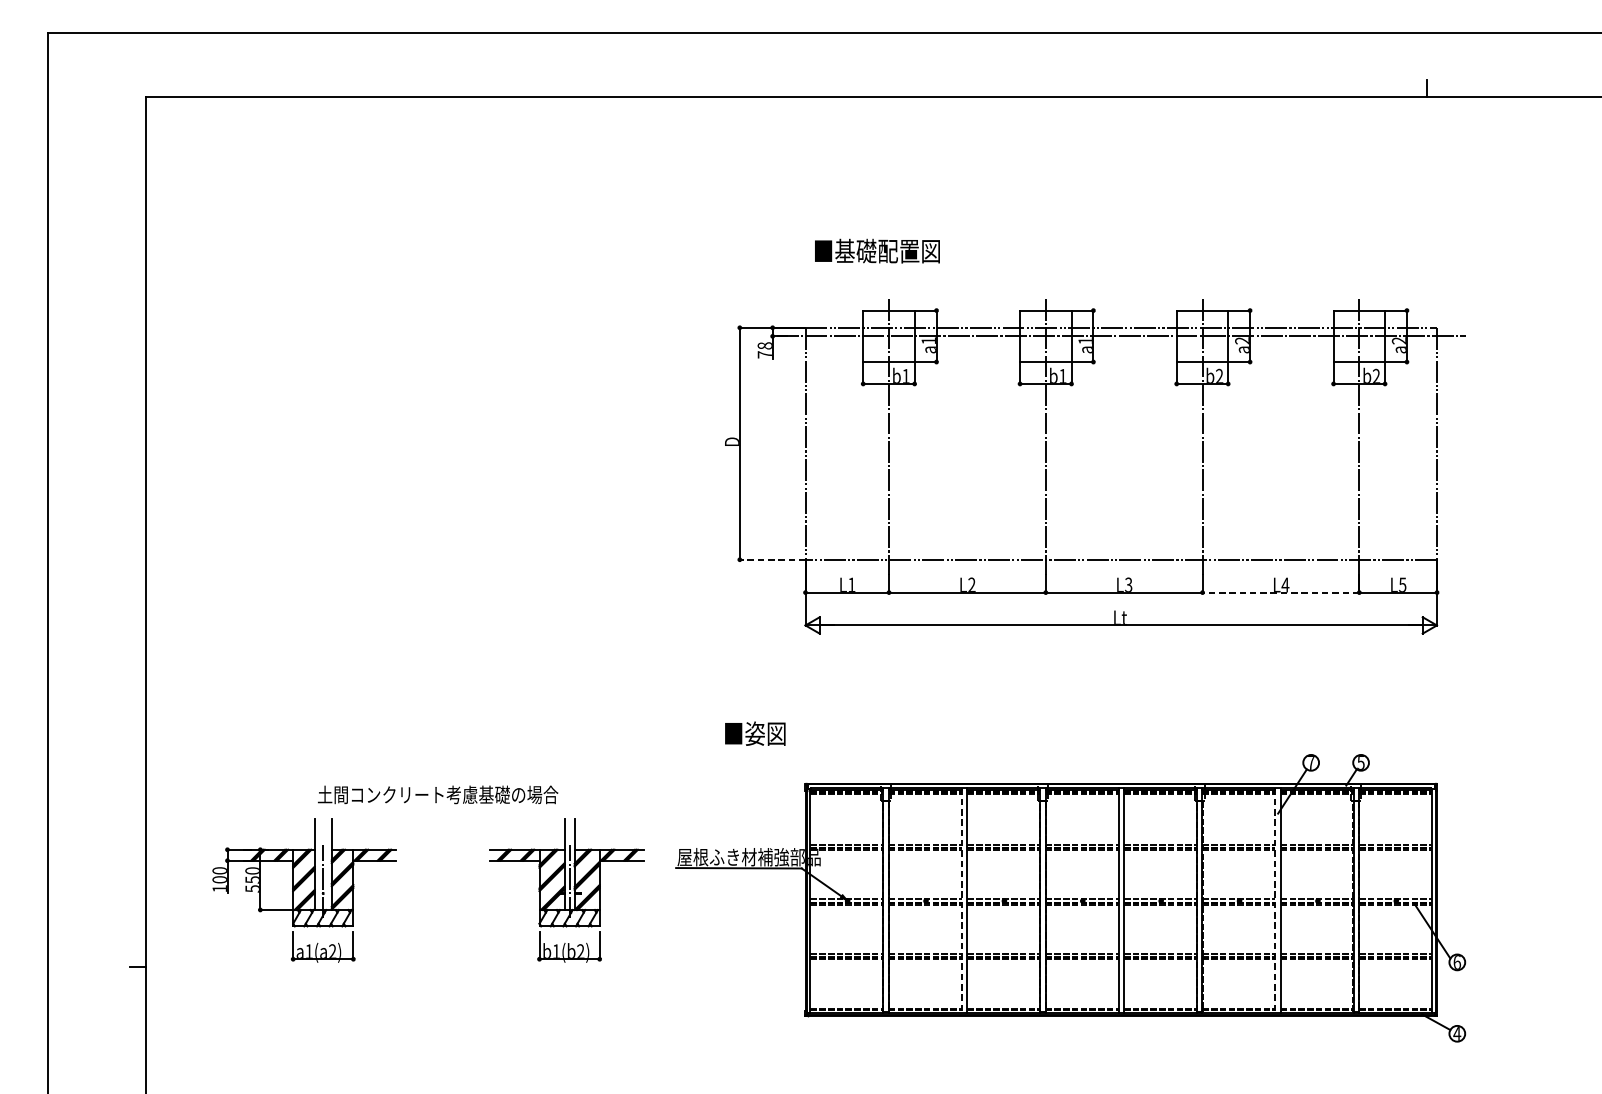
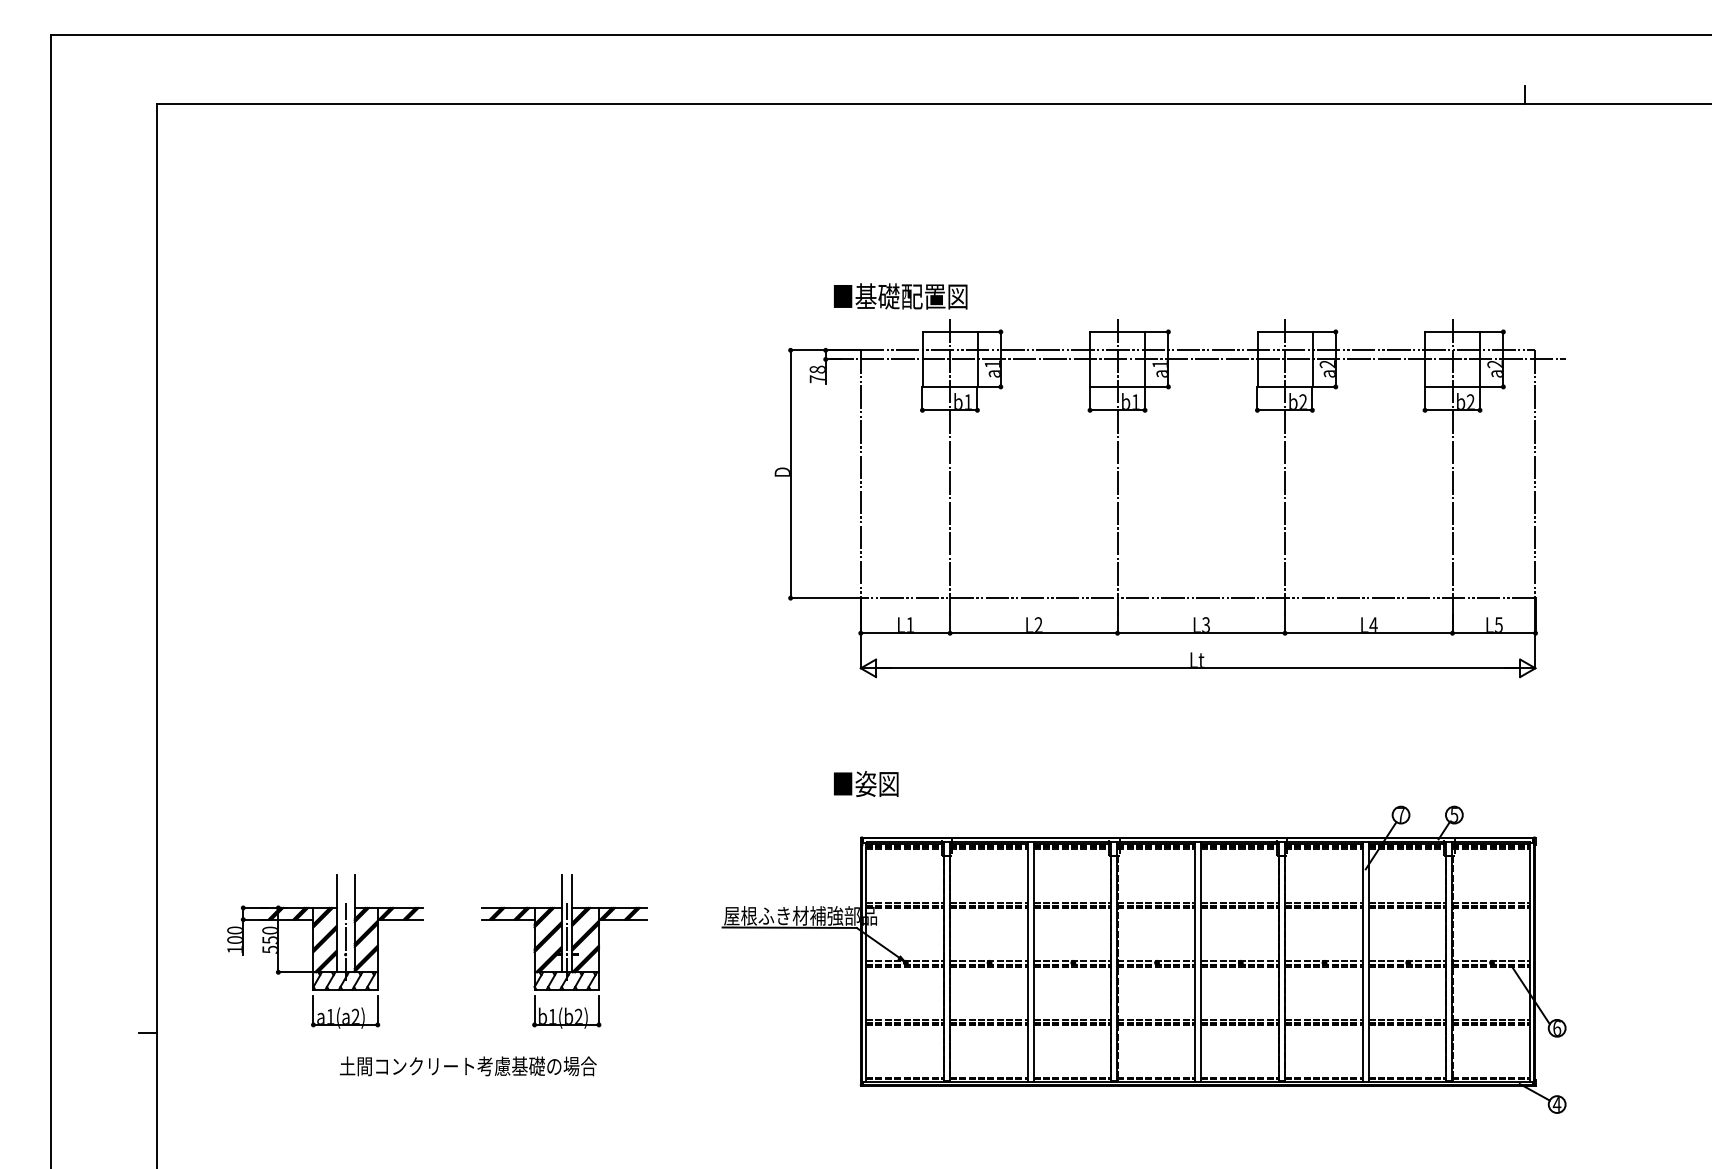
text: (877, 251) -> (900, 296), moved
line: (772, 560) -> (825, 598), dashed -> solid
line: (1280, 592) -> (1368, 633), dashed -> solid
text: (755, 733) -> (866, 783), moved
text: (437, 795) -> (467, 1066), moved
part: (567, 890) -> (564, 951), moved
line: (961, 900) -> (1027, 962), dashed -> solid
line: (1275, 900) -> (1362, 962), dashed -> solid

